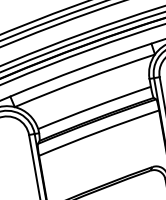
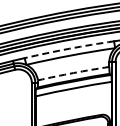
arc: (80, 68) -> (69, 48), solid -> dashed
arc: (94, 107) -> (73, 73), solid -> dashed

